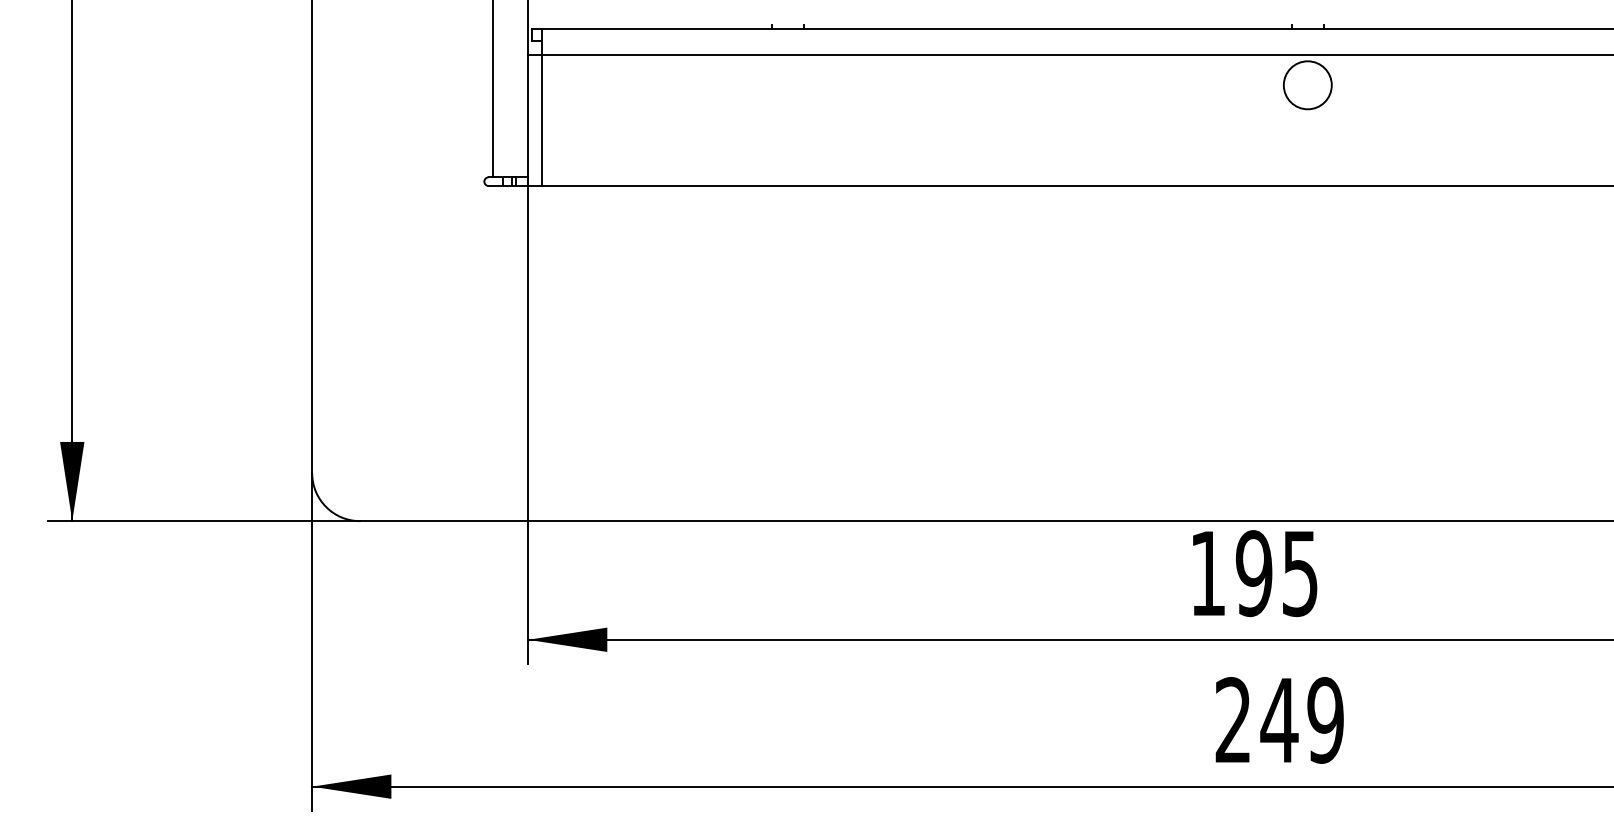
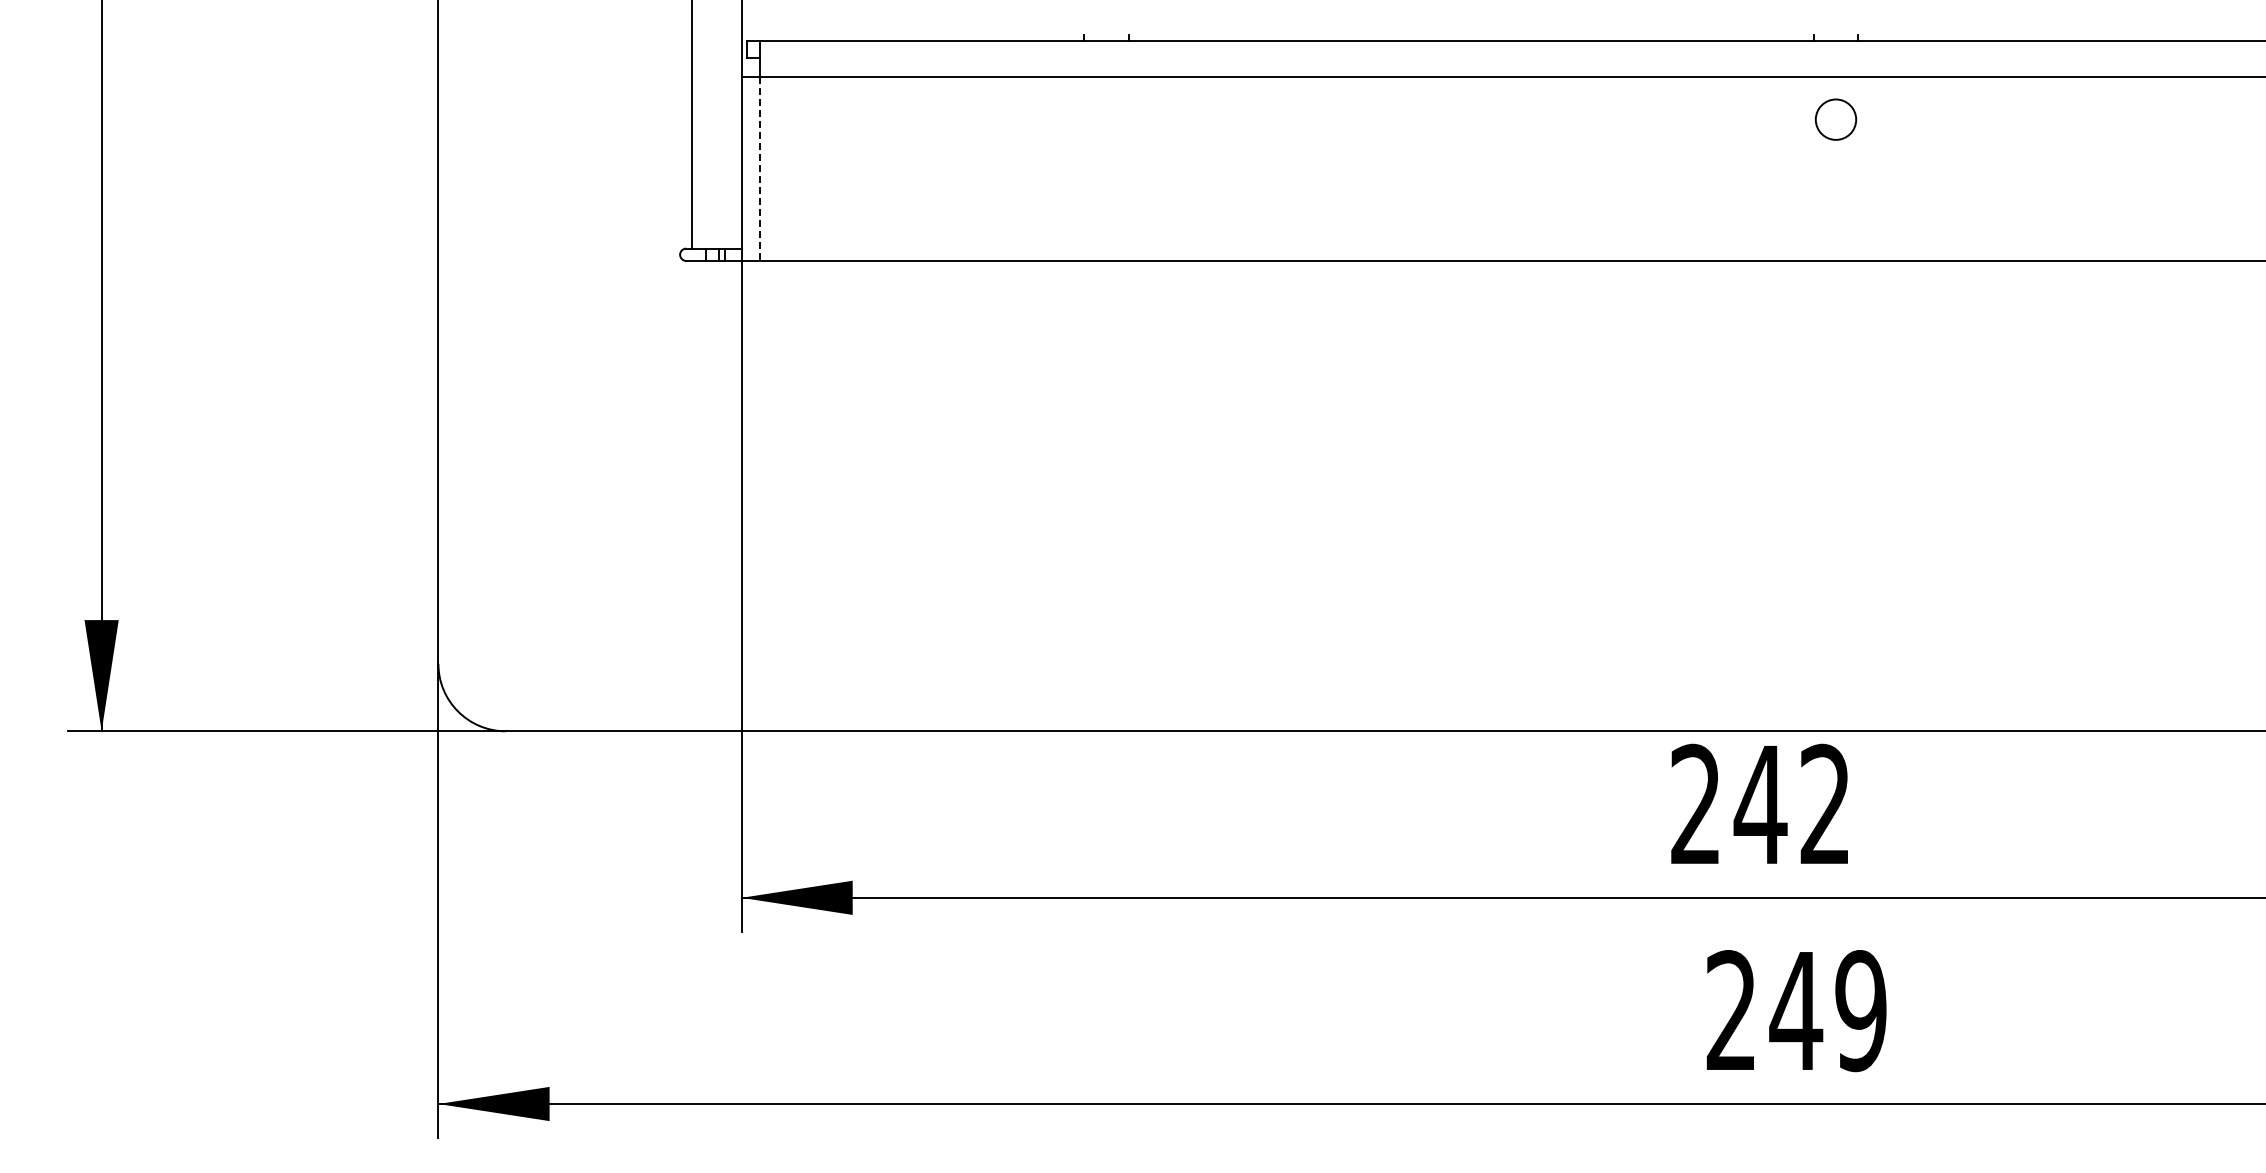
circle: (1307, 85) -> (1835, 119), size x0.6
line: (541, 120) -> (760, 169), solid -> dashed
text: (1254, 573) -> (1760, 804), 195 -> 242

